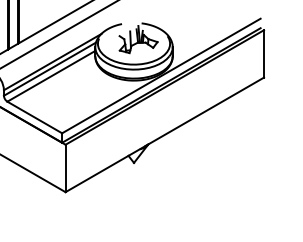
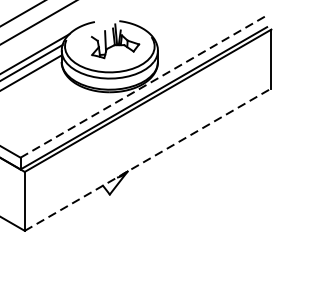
line: (161, 76) -> (143, 87), solid -> dashed
line: (164, 134) -> (147, 159), solid -> dashed

